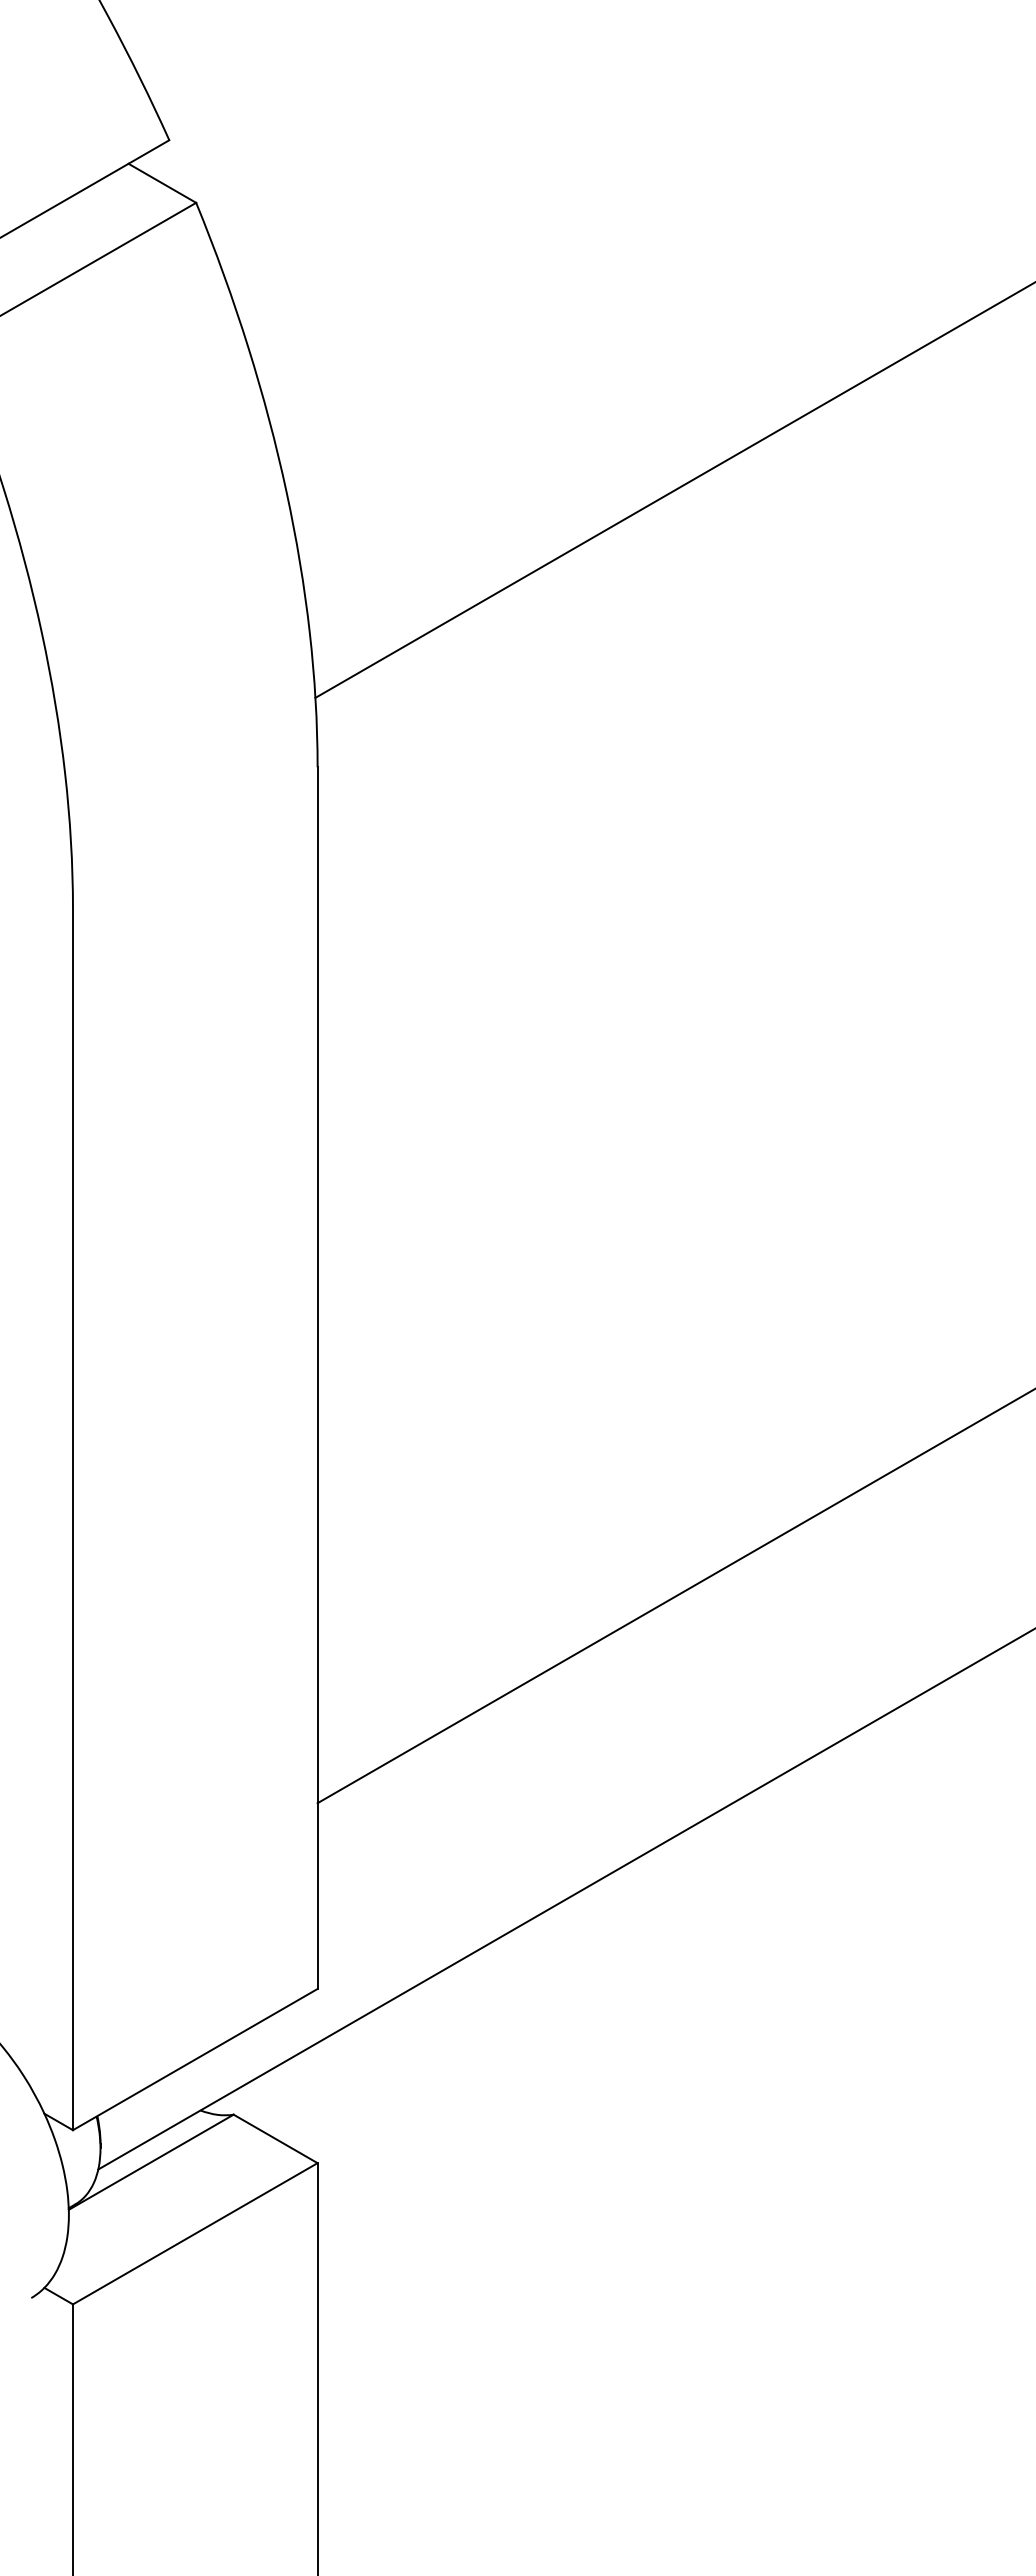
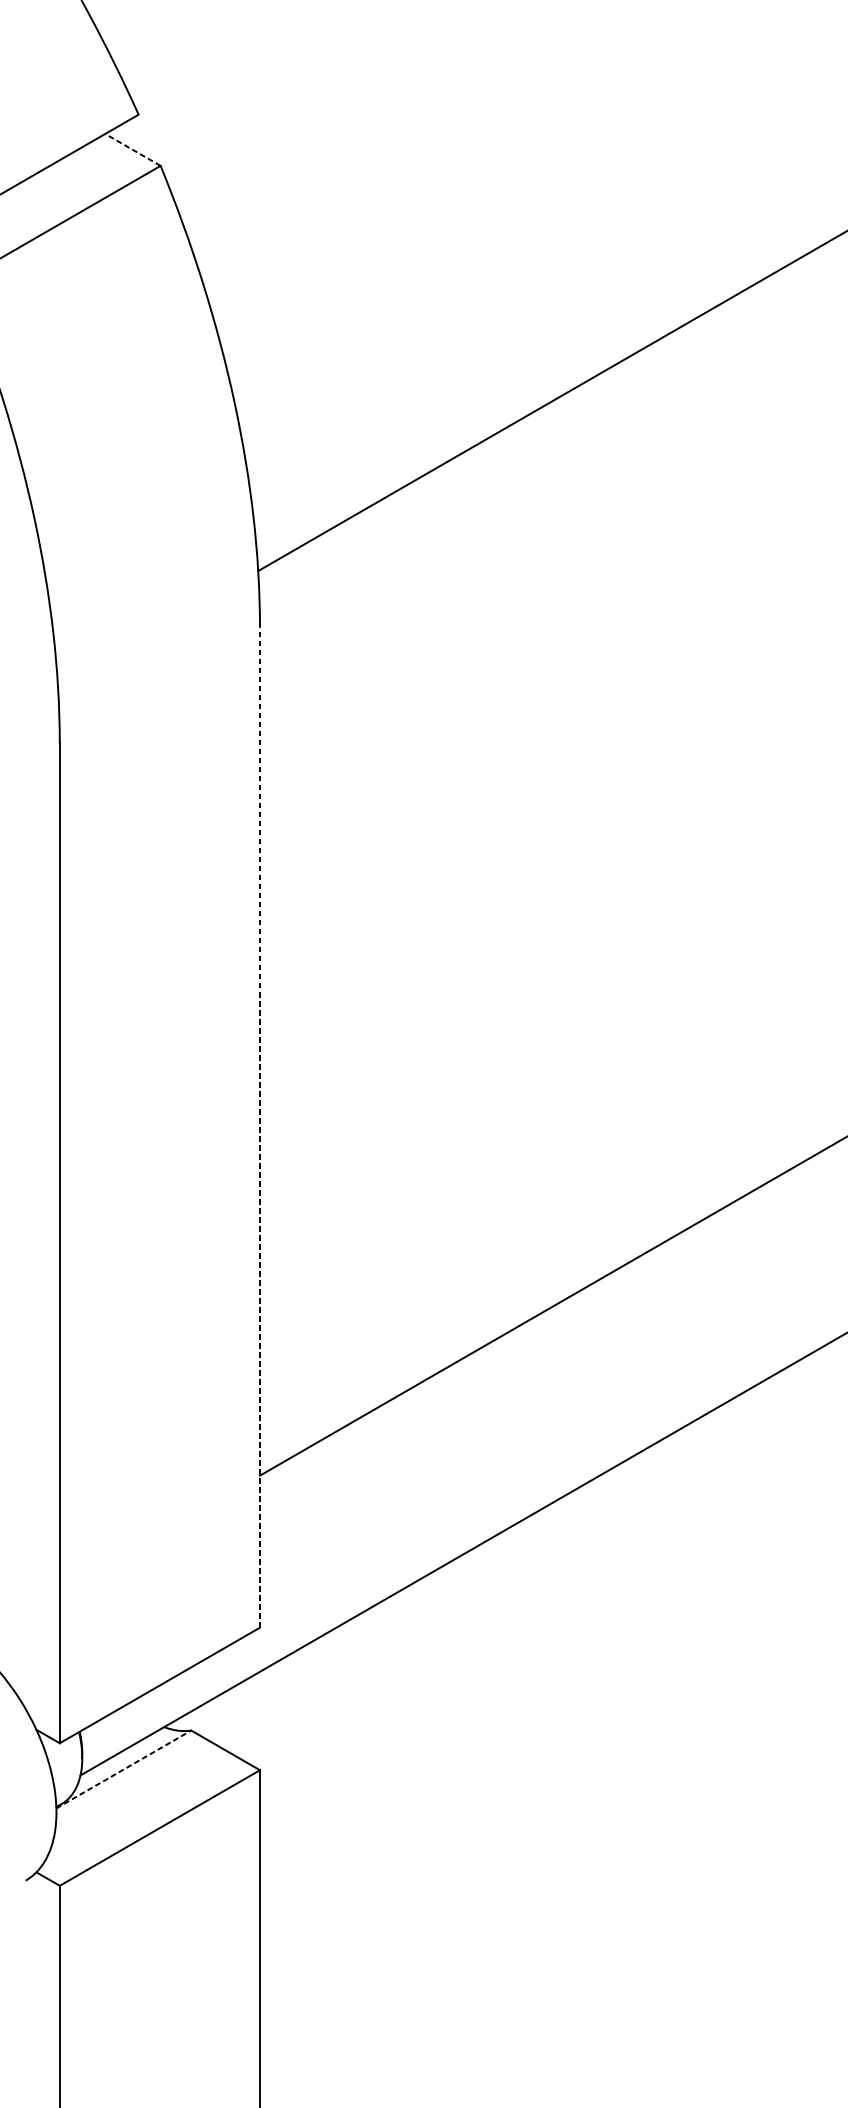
line: (161, 183) -> (132, 150), solid -> dashed
line: (317, 1378) -> (259, 1128), solid -> dashed
line: (151, 2162) -> (124, 1769), solid -> dashed

